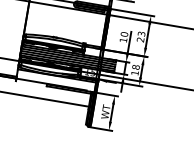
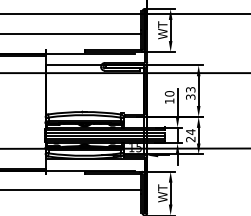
text: (140, 39) -> (190, 96), 23 -> 33
text: (135, 70) -> (190, 135), 18 -> 24

